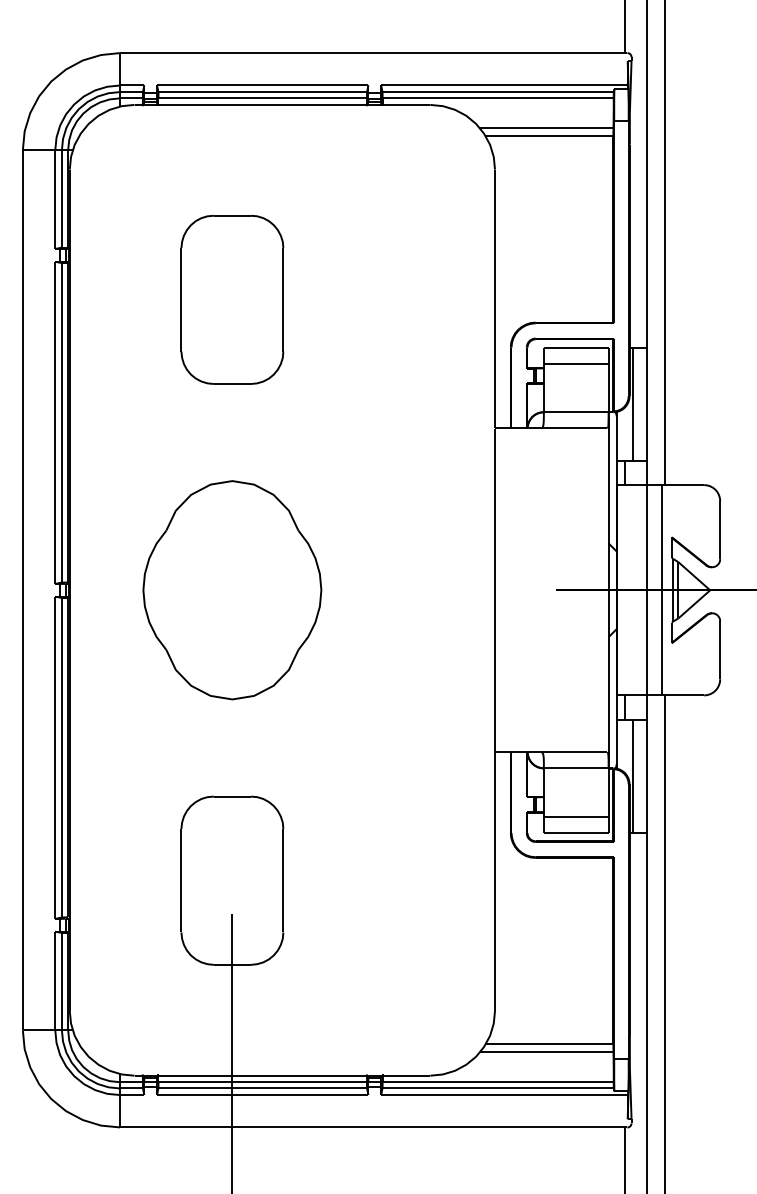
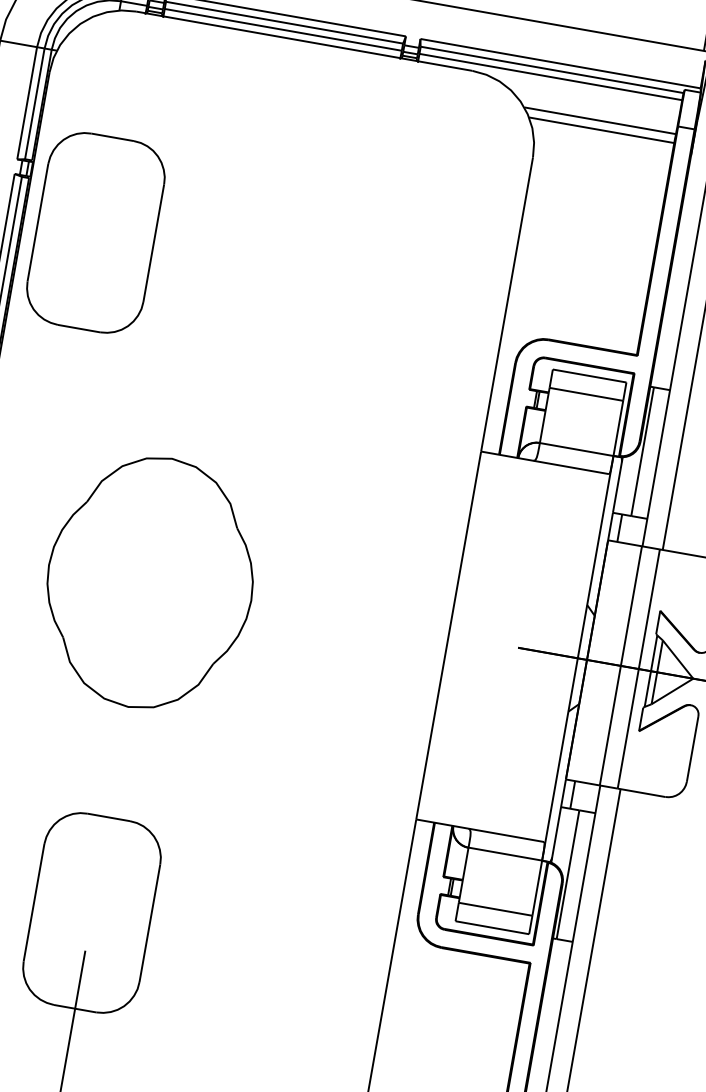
part: (232, 299) -> (96, 232), moved

